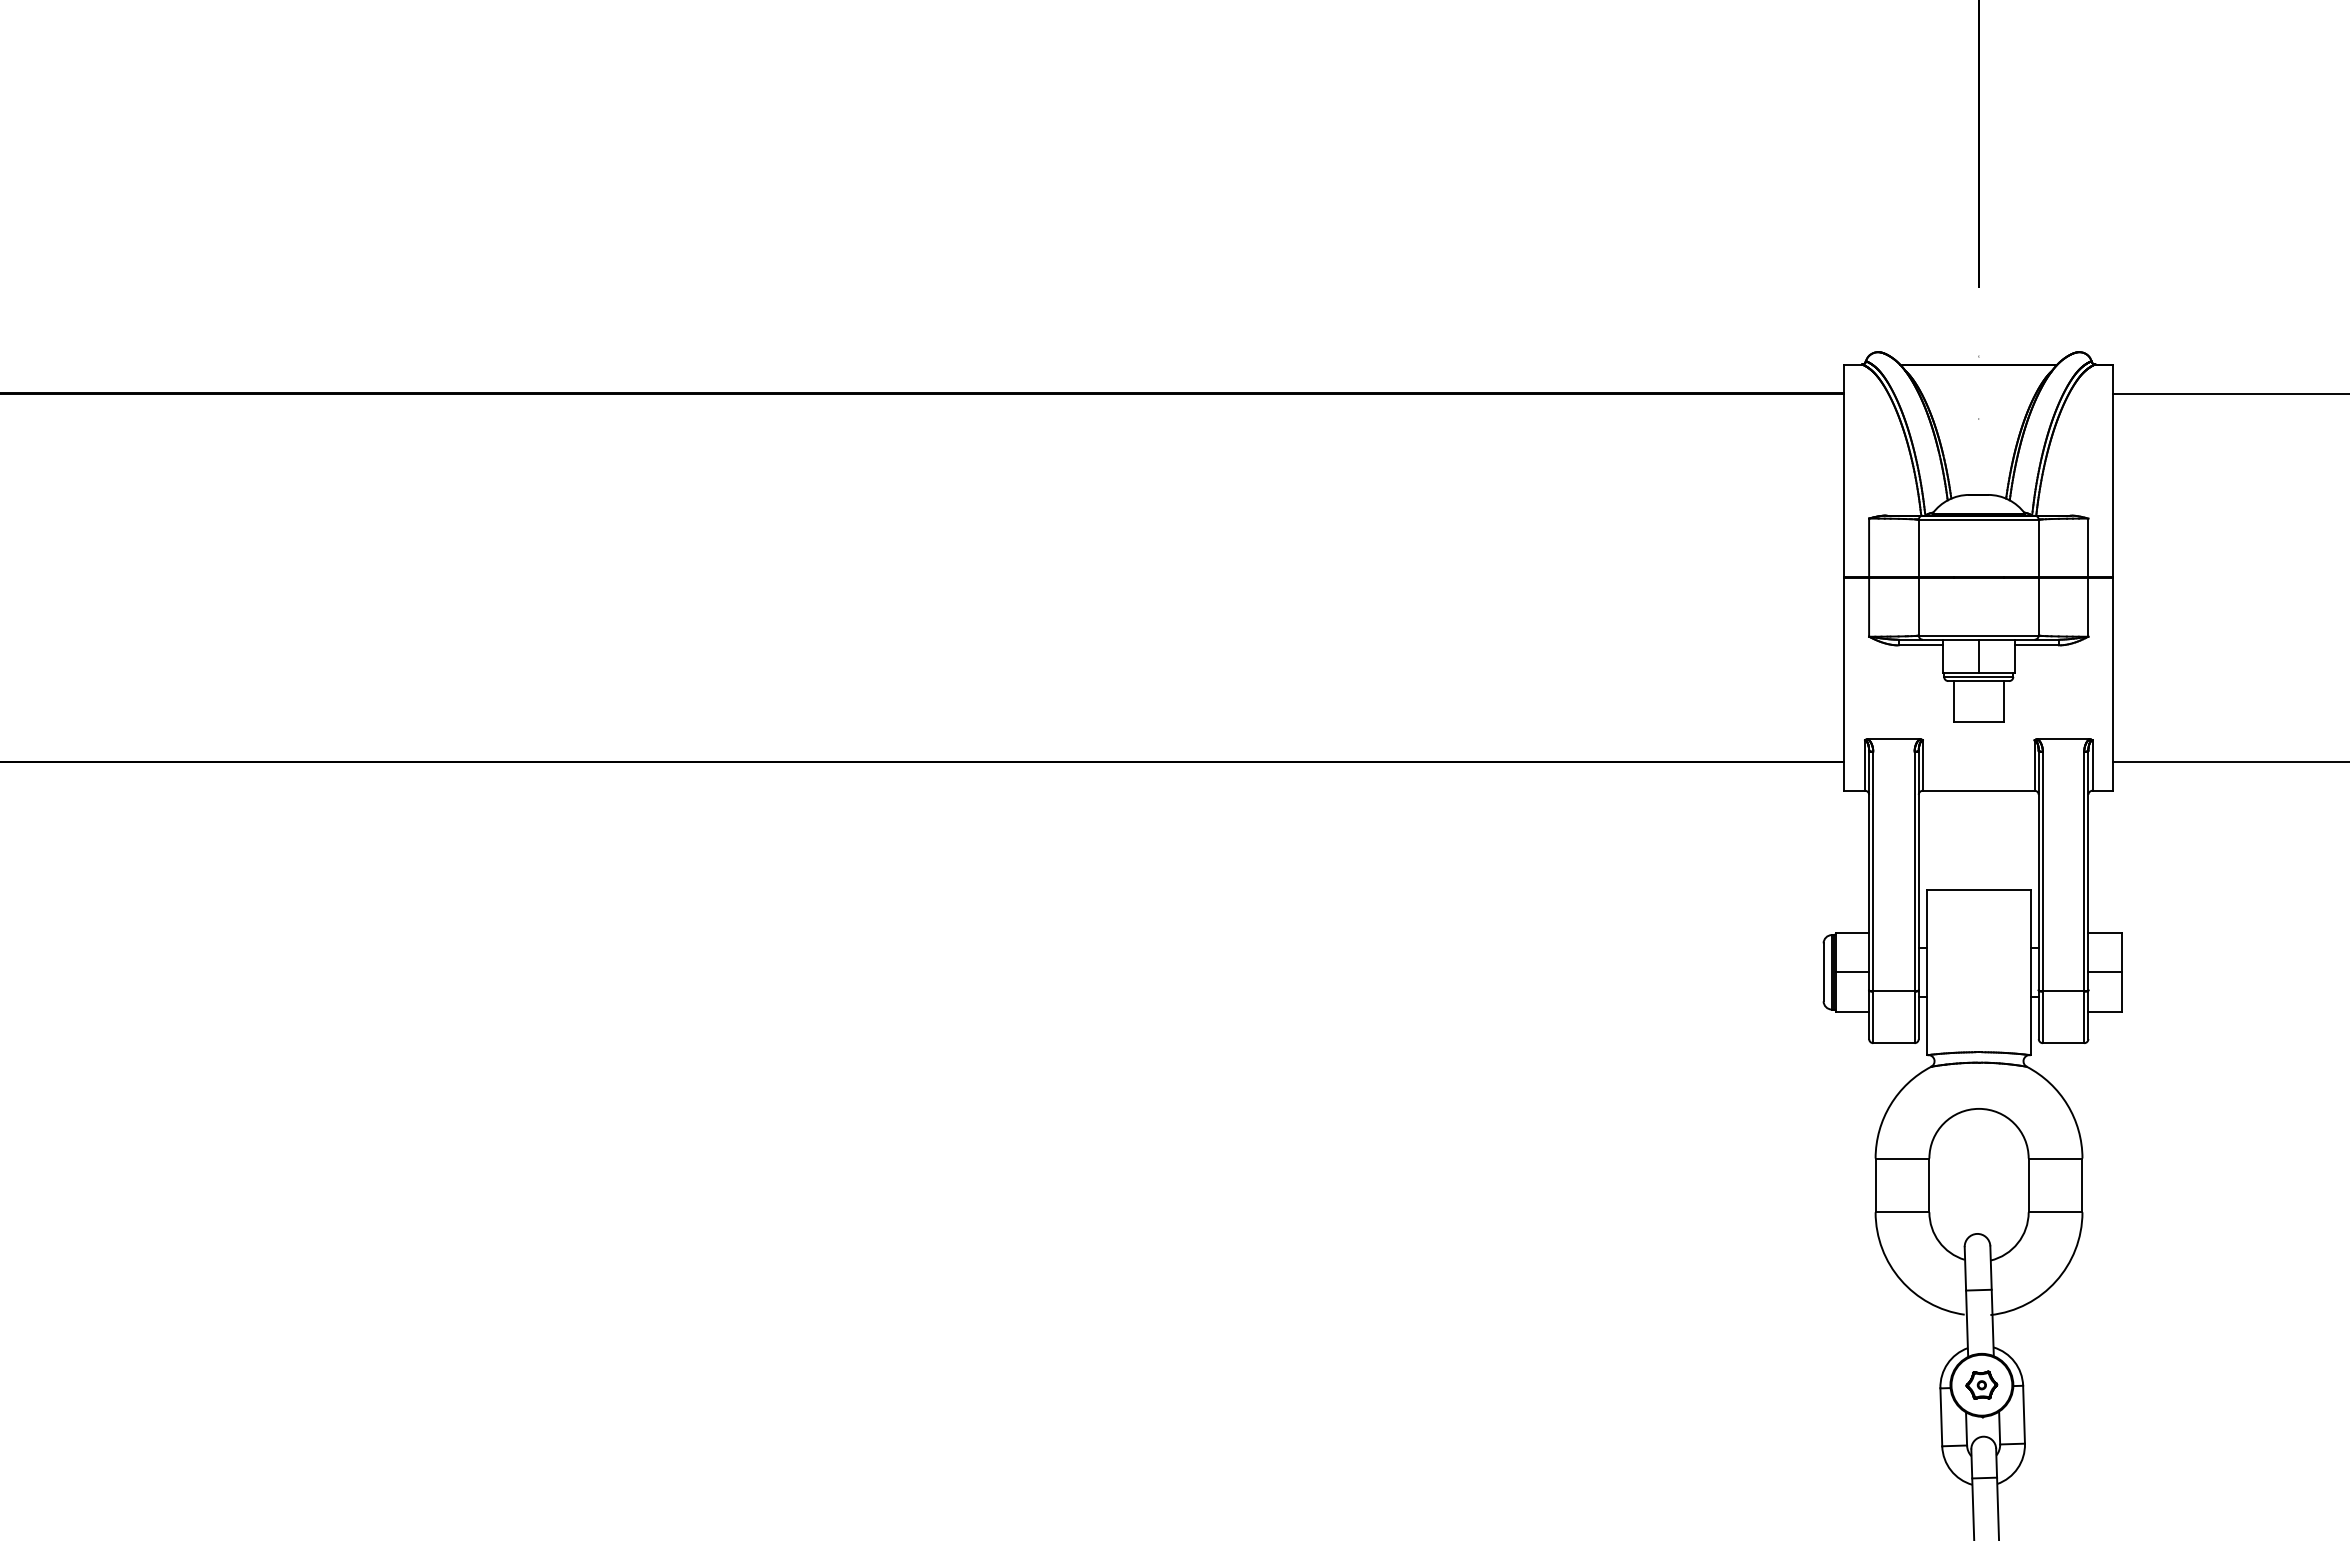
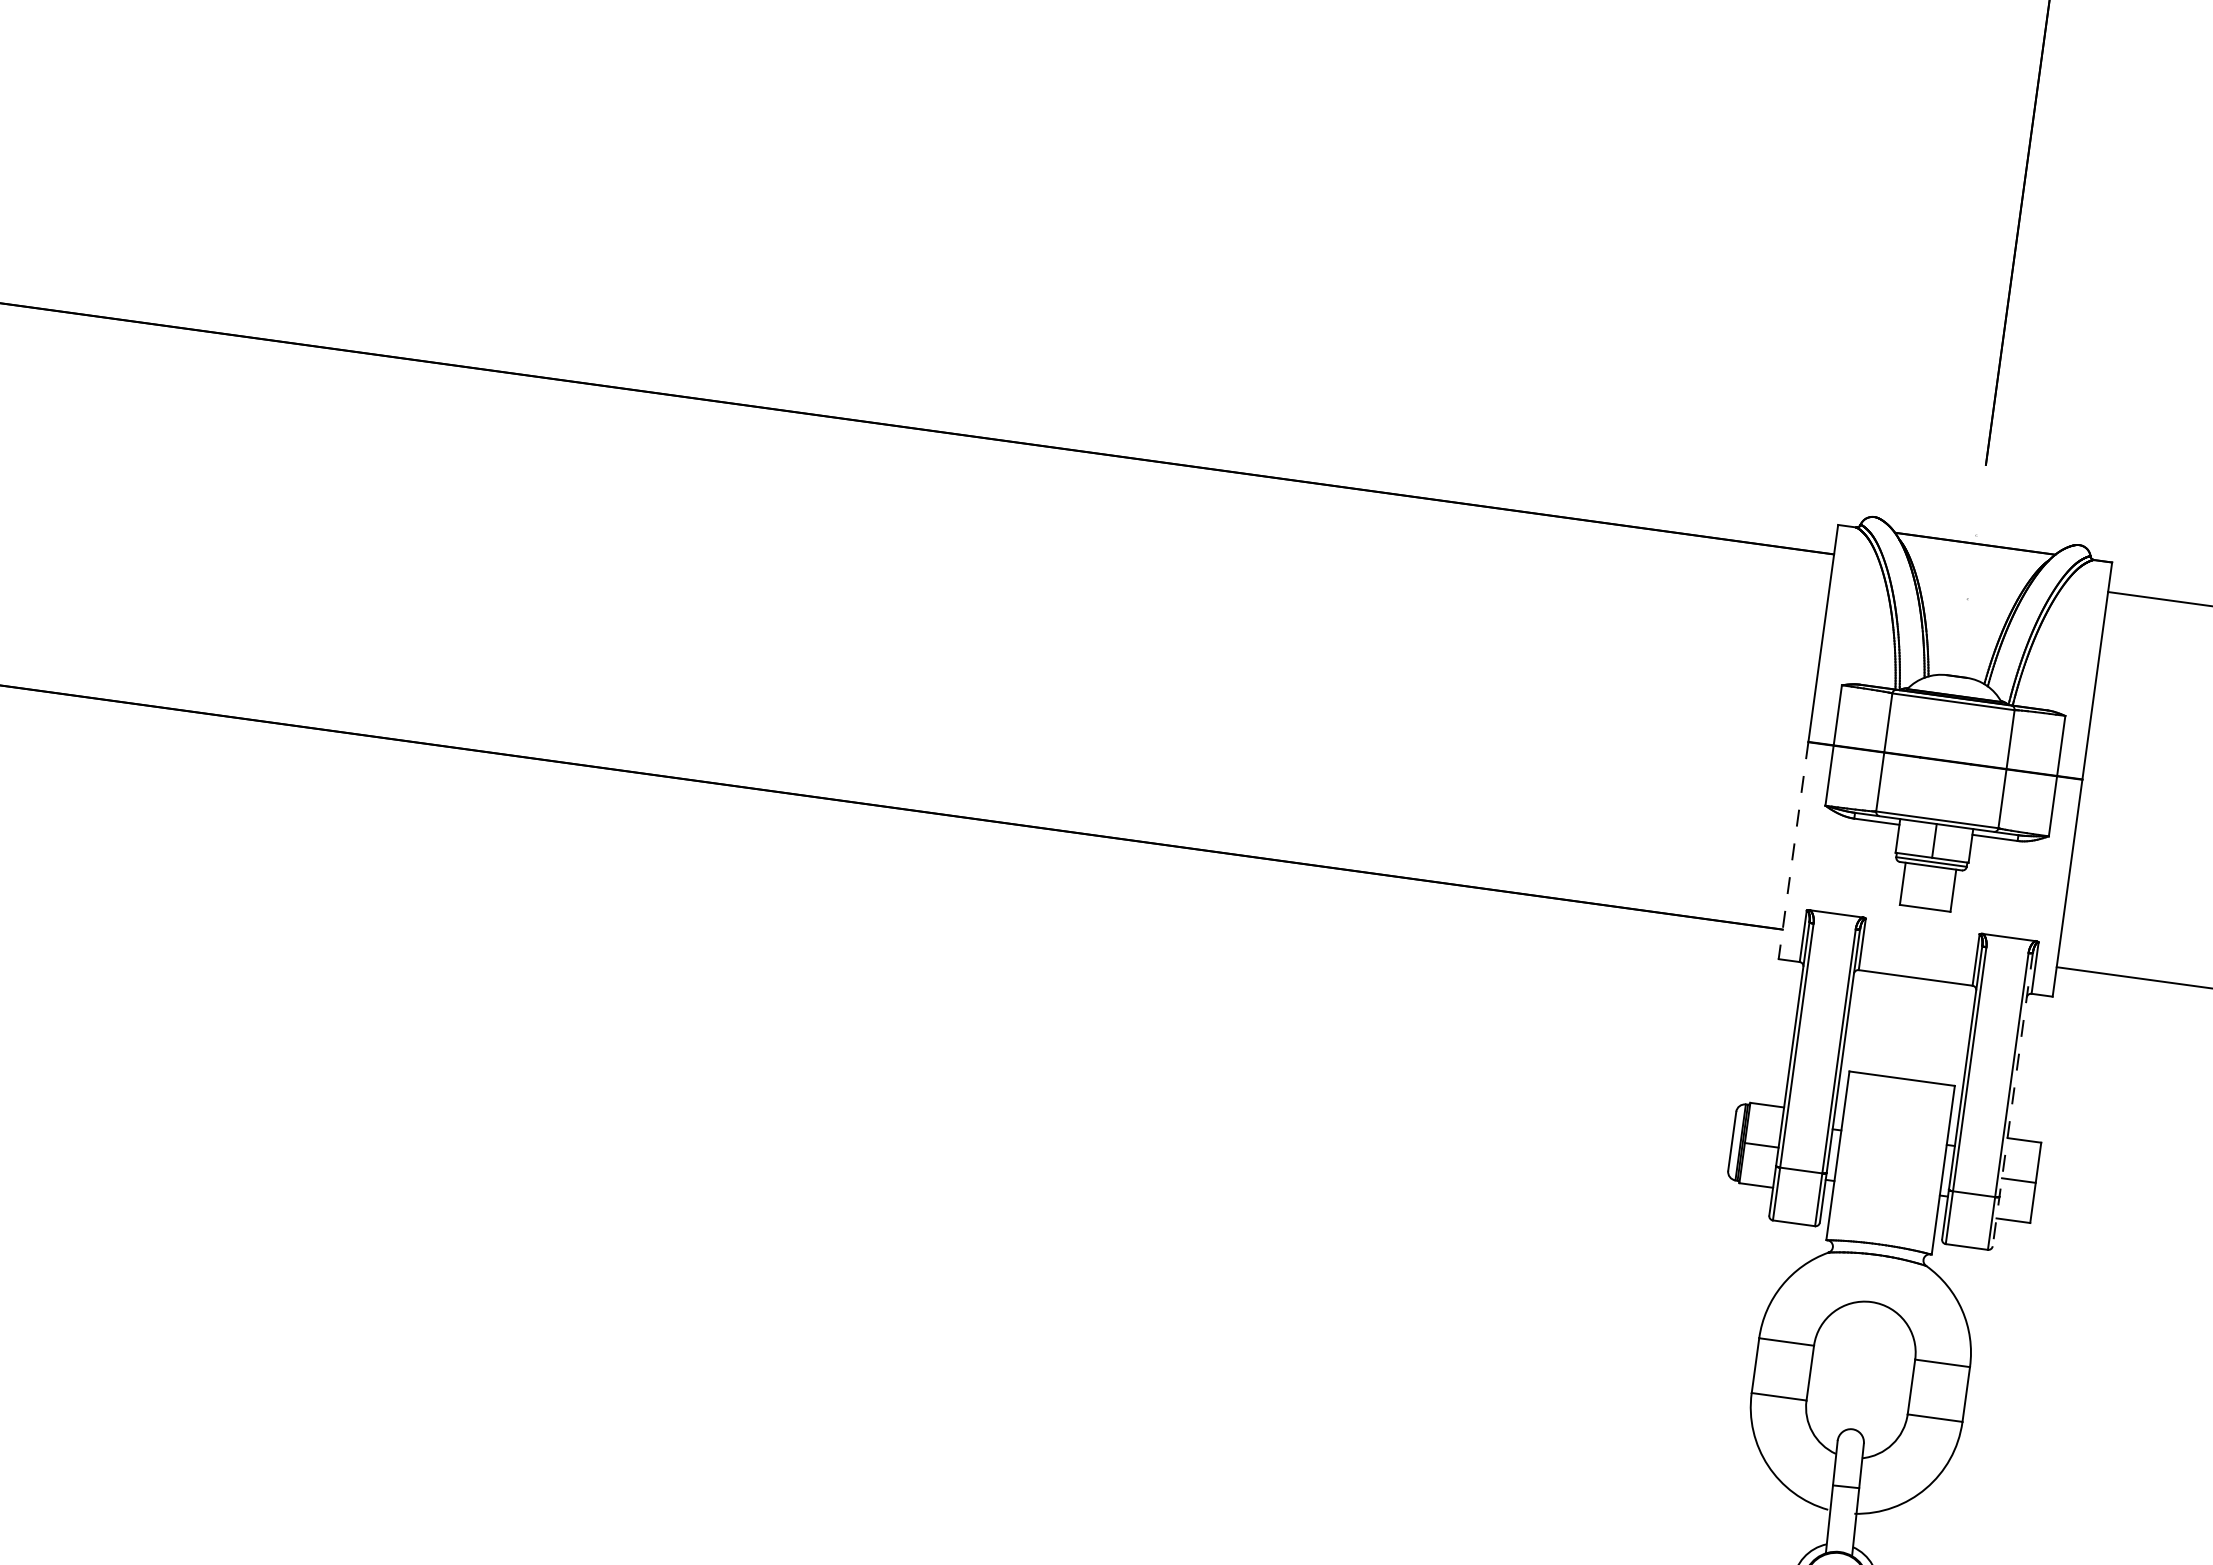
line: (1844, 684) -> (1793, 850), solid -> dashed
line: (2088, 895) -> (2012, 1099), solid -> dashed

